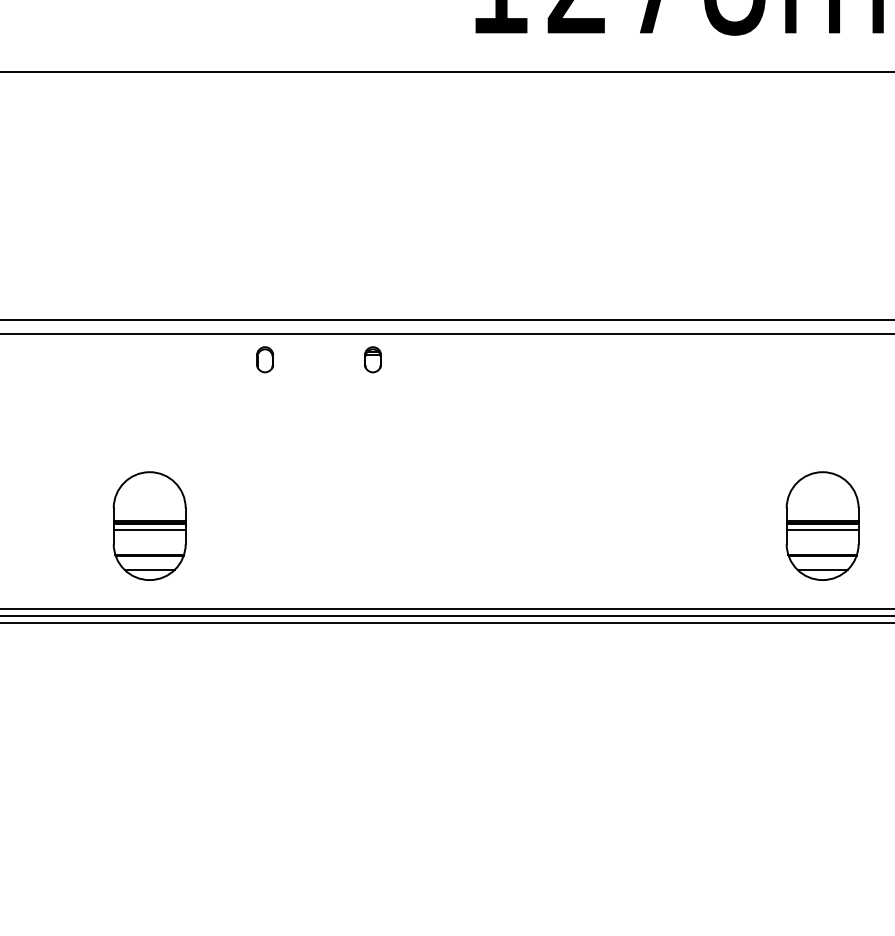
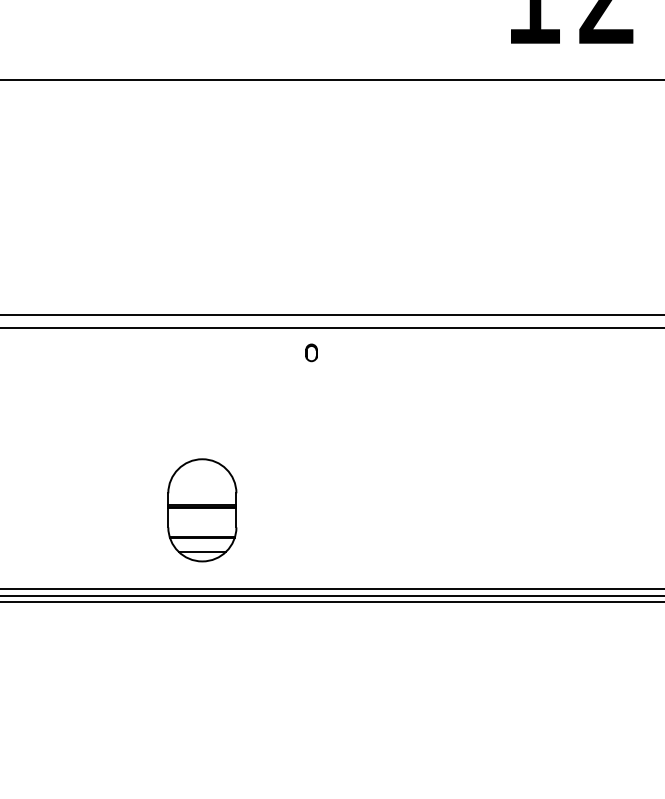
part: (264, 359) -> (311, 352), size x0.7
part: (372, 359) -> (413, 352), removed
line: (149, 529) -> (202, 513), removed

